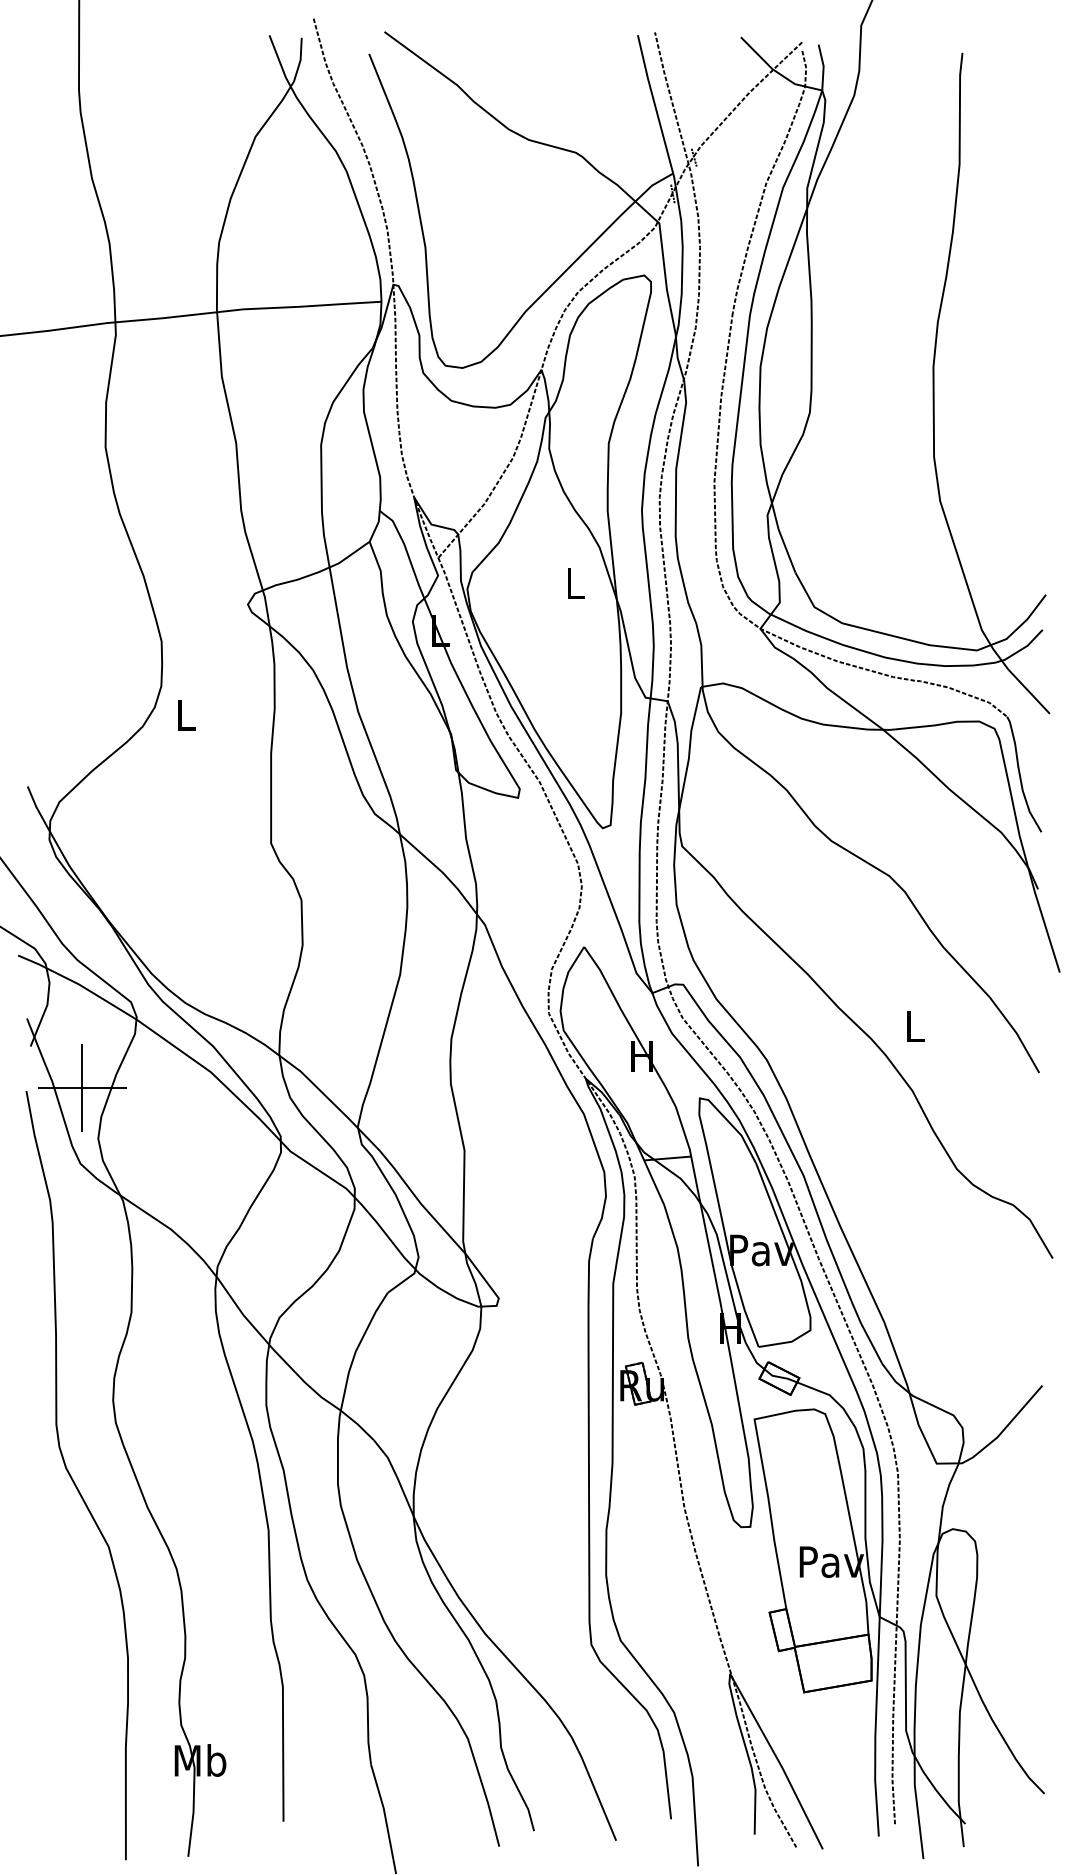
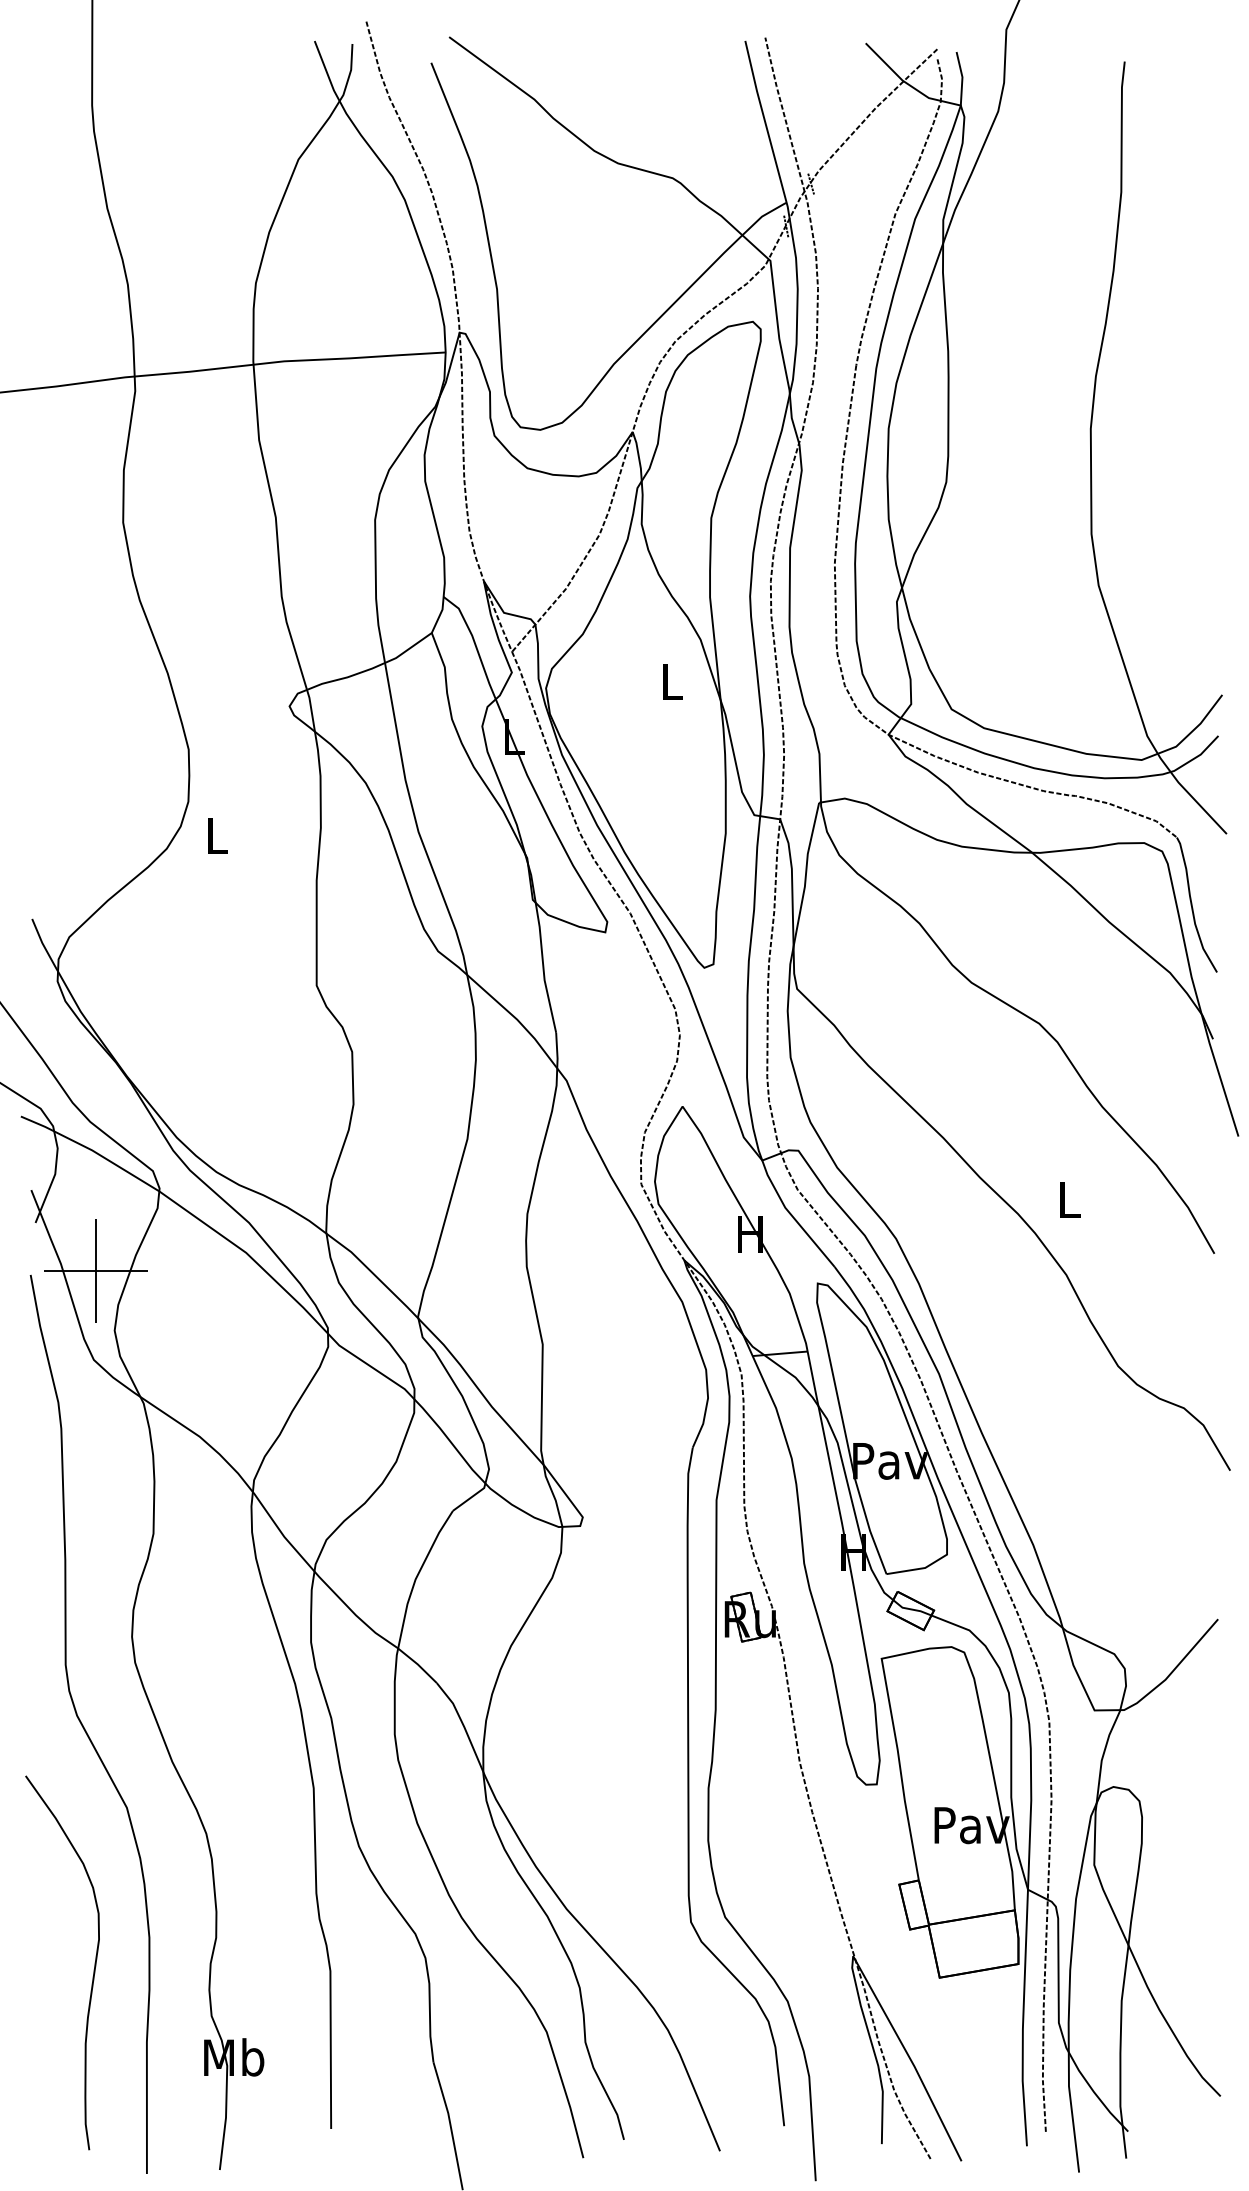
curve: (80, 1685) -> (93, 1969), added

